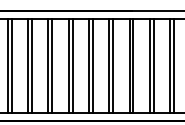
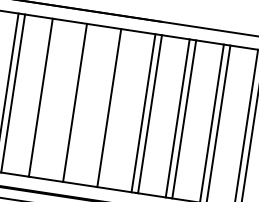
line: (72, 65) -> (47, 97), removed
line: (92, 65) -> (81, 102), removed
line: (113, 65) -> (116, 108), removed

